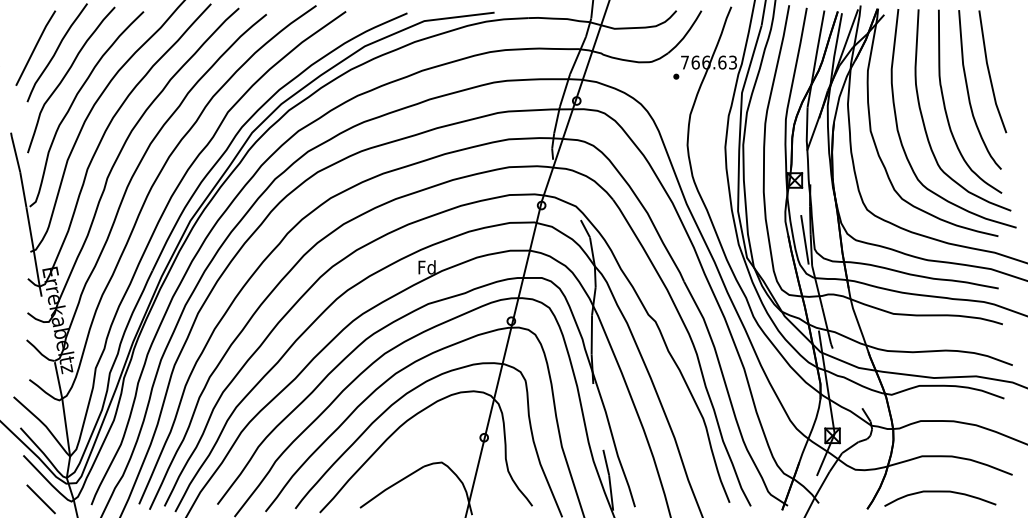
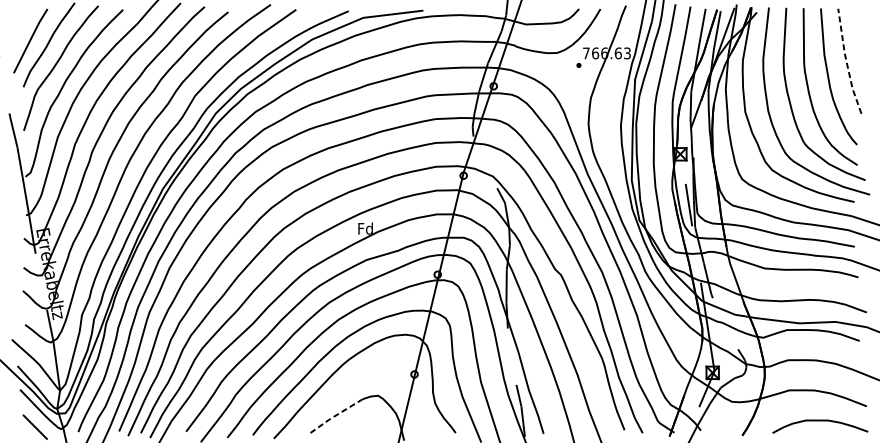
line: (989, 72) -> (846, 61), solid -> dashed
line: (390, 486) -> (334, 416), solid -> dashed
curve: (940, 492) -> (820, 421), moved

